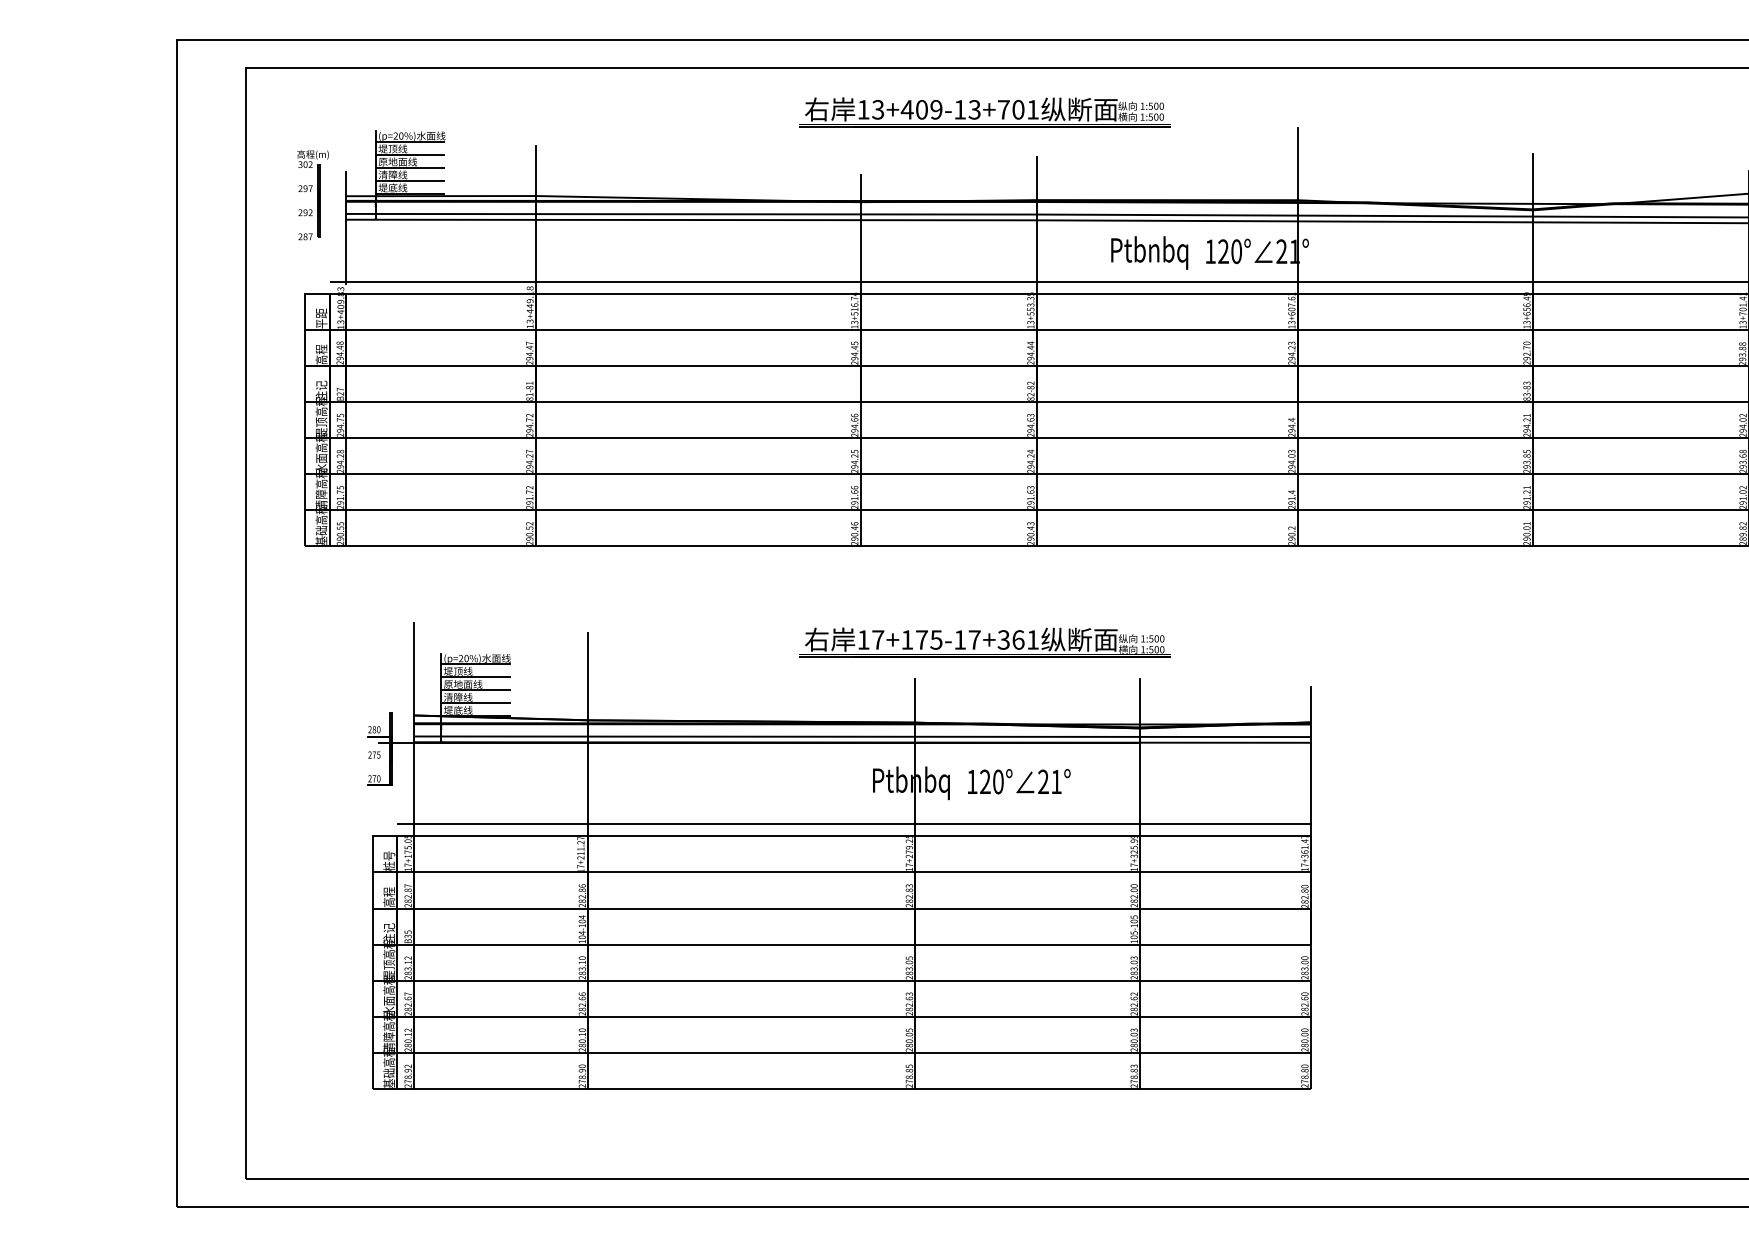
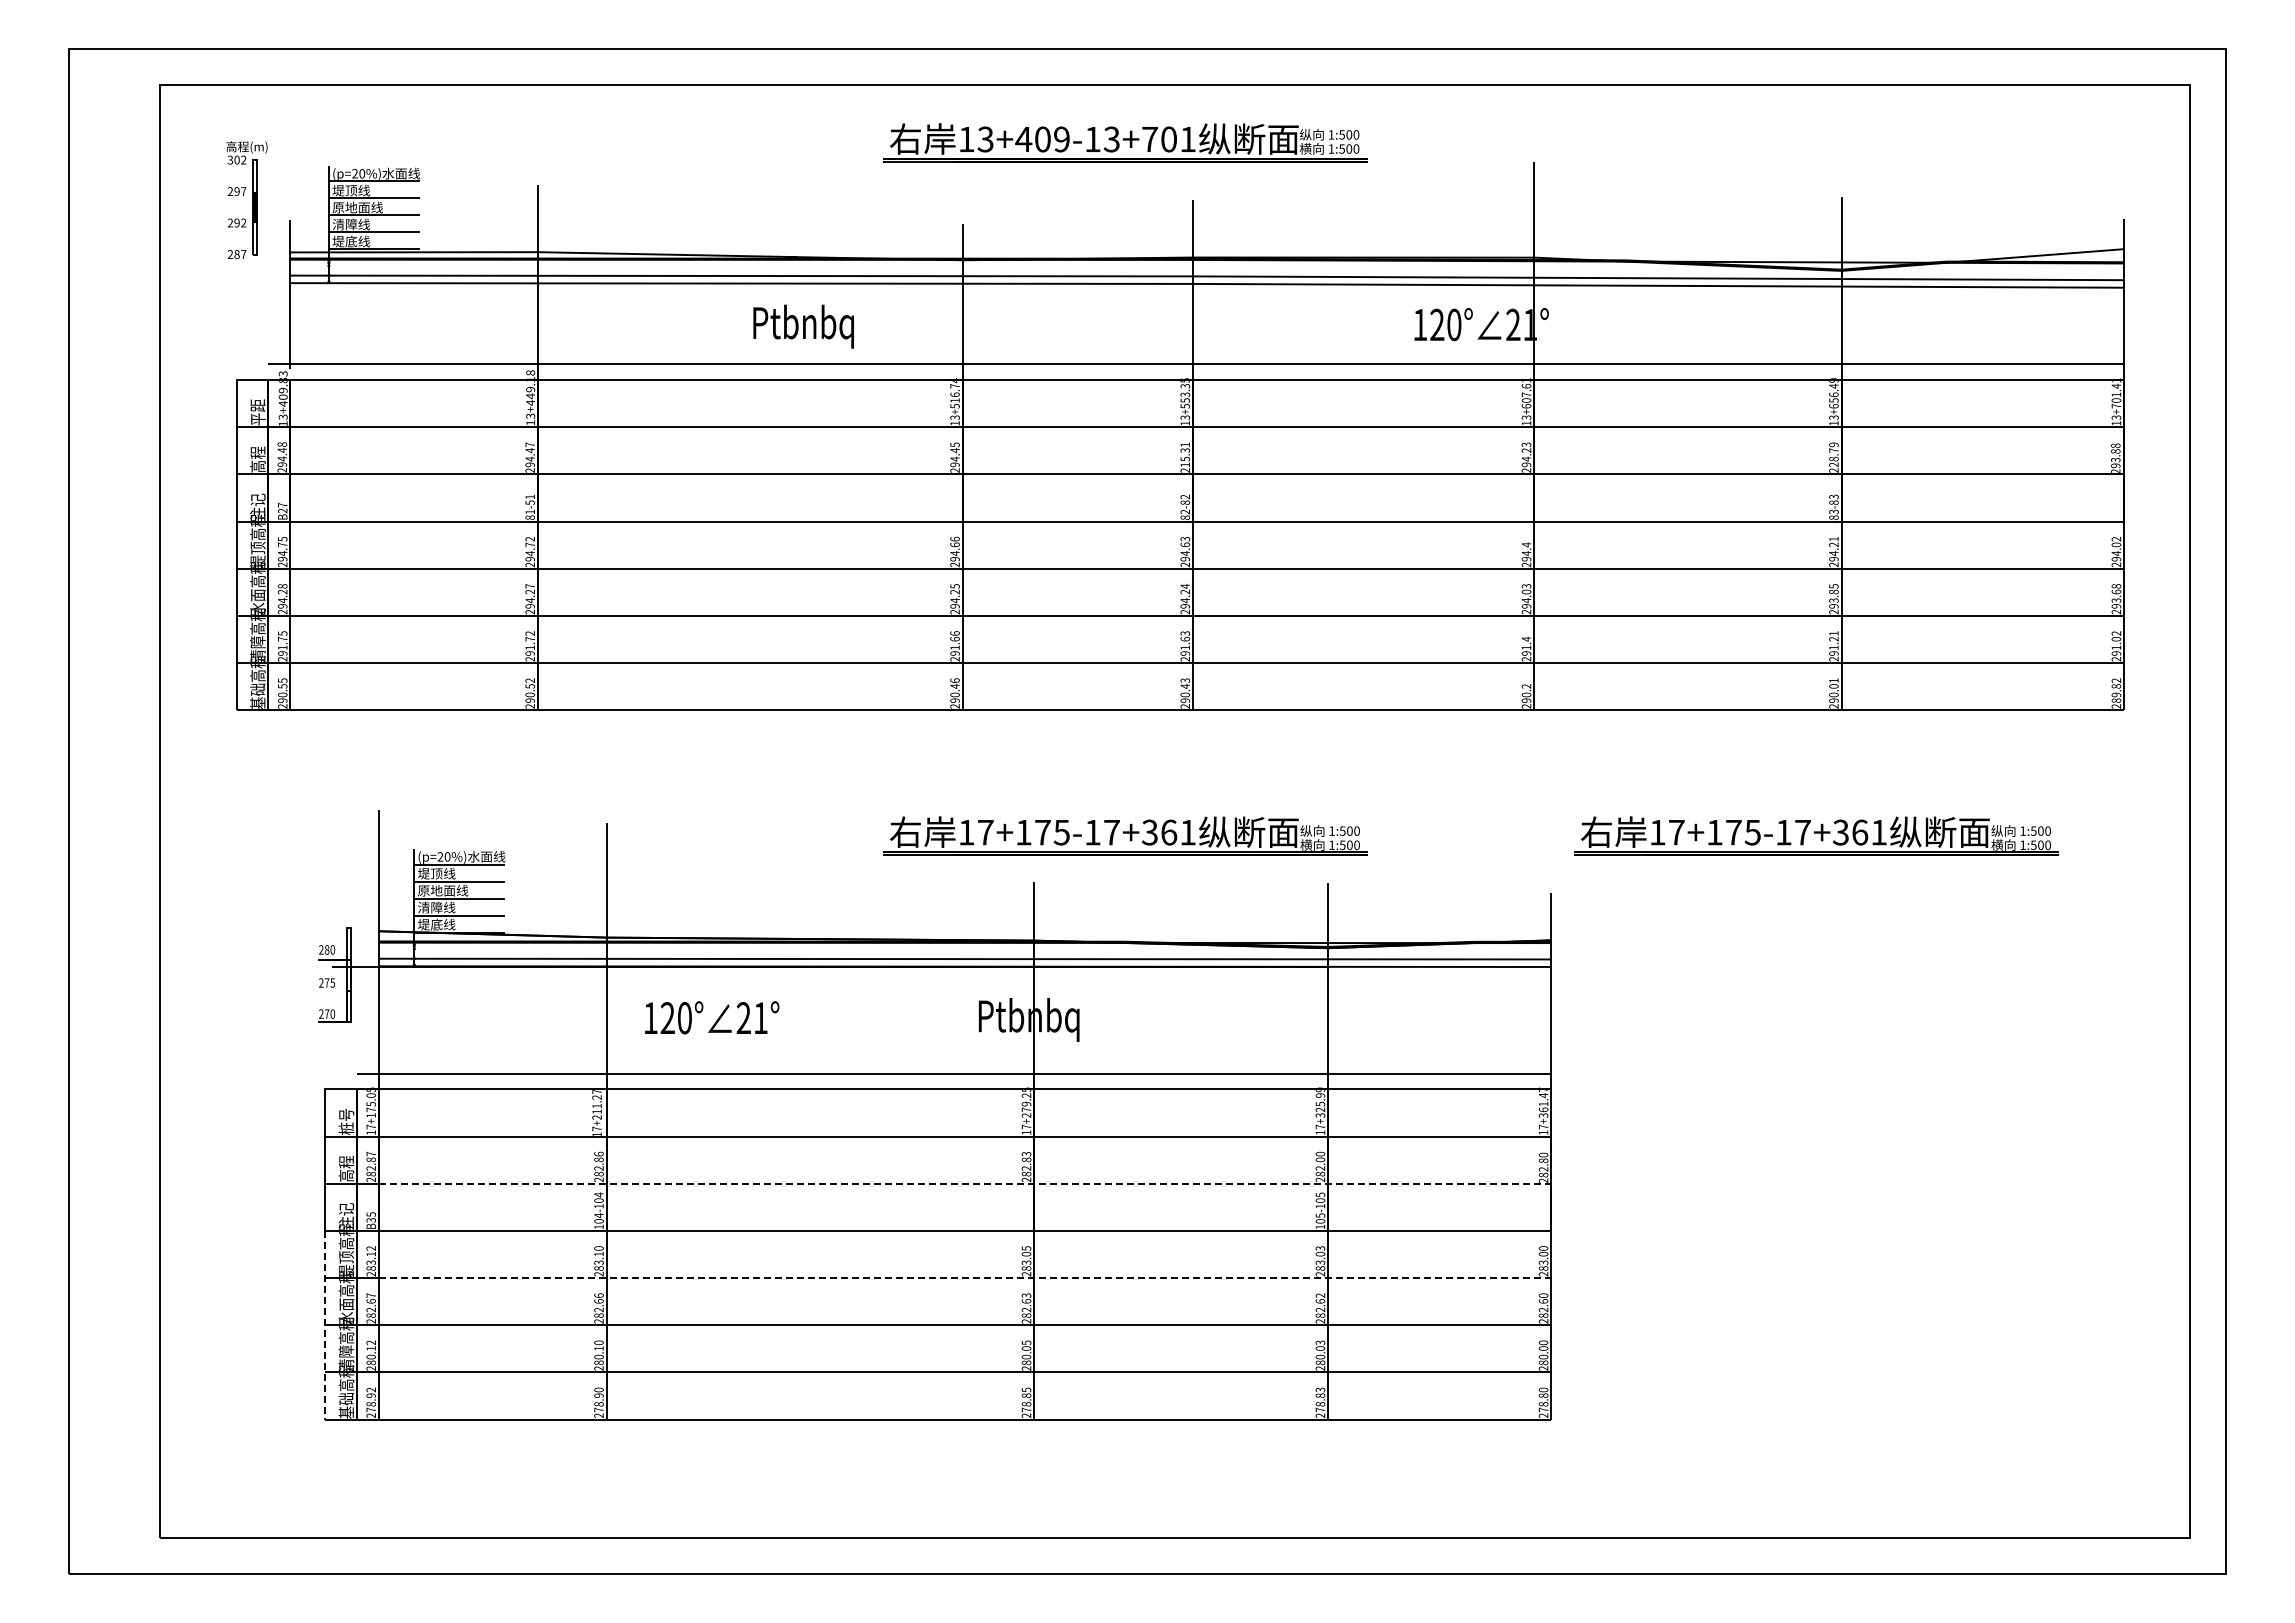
part: (312, 194) -> (246, 199), moved
text: (1149, 252) -> (803, 326), moved
text: (1031, 350) -> (1185, 454), 294.44 -> 215.31
text: (1526, 350) -> (1833, 454), 292.70 -> 228.79
text: (529, 387) -> (529, 502), 81-81 -> 81-51
part: (1513, 642) -> (1816, 835), added
text: (1019, 781) -> (712, 1017), moved
line: (862, 908) -> (965, 1183), solid -> dashed
line: (862, 981) -> (965, 1278), solid -> dashed
line: (373, 1017) -> (325, 1325), solid -> dashed

